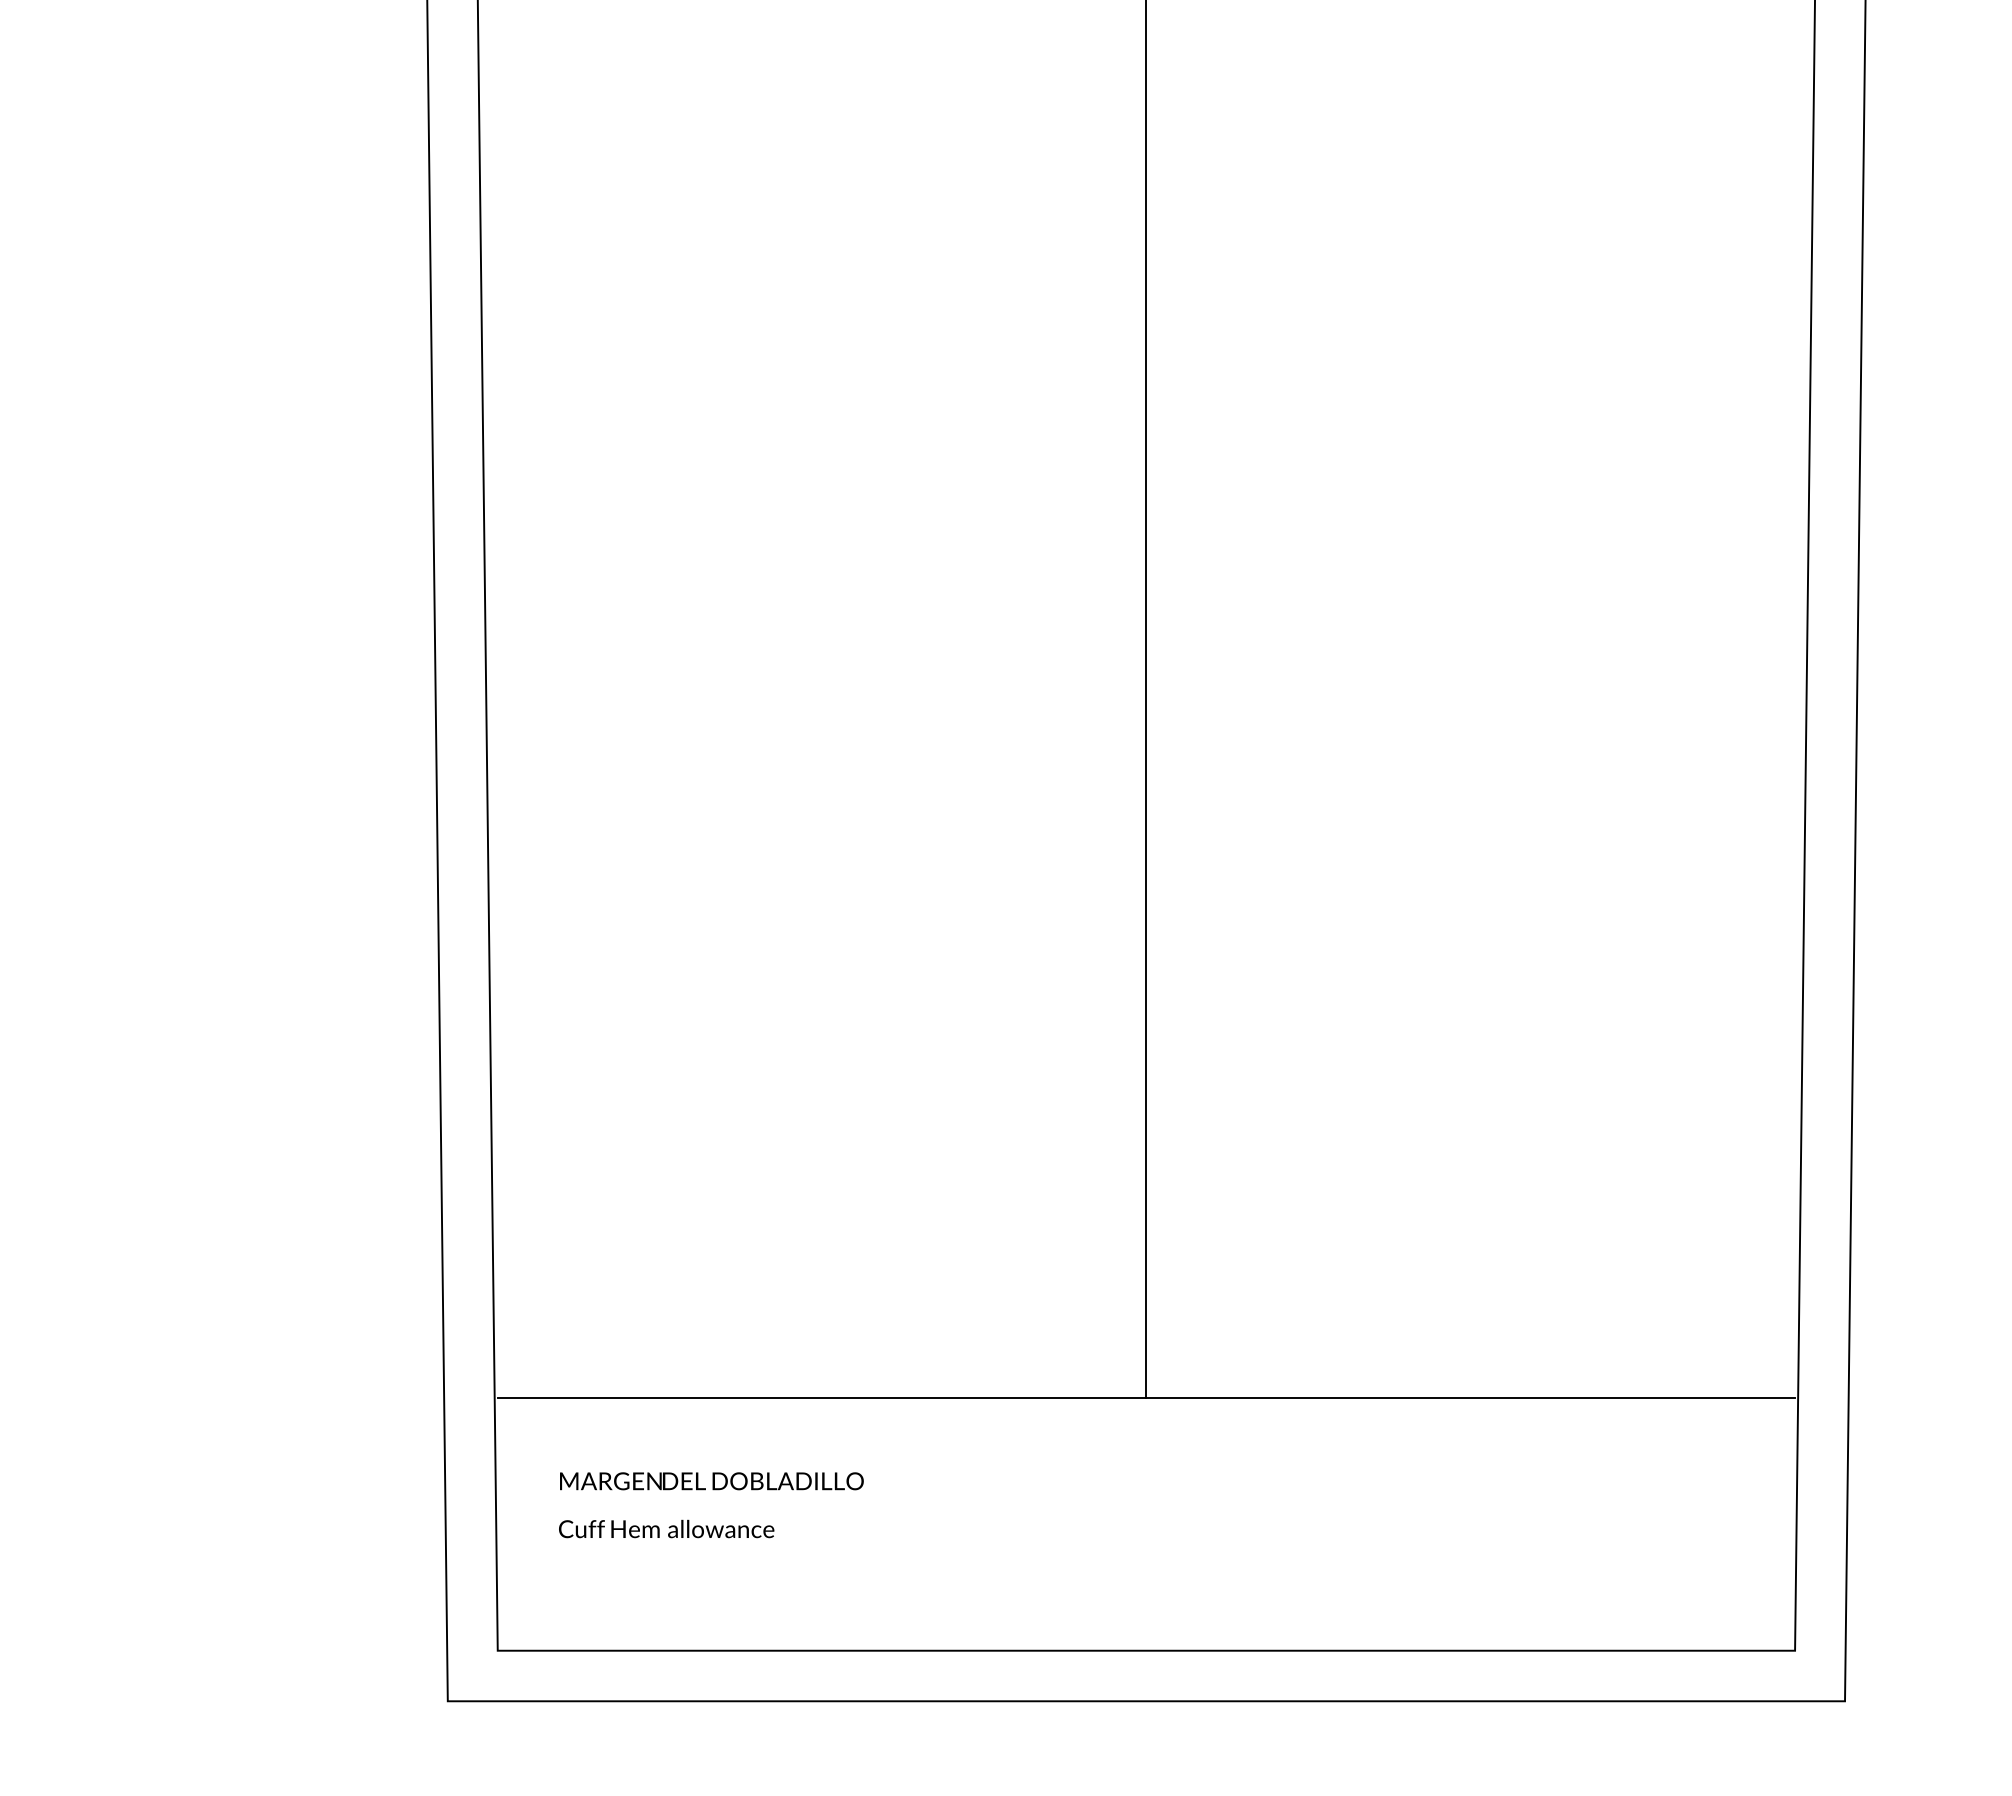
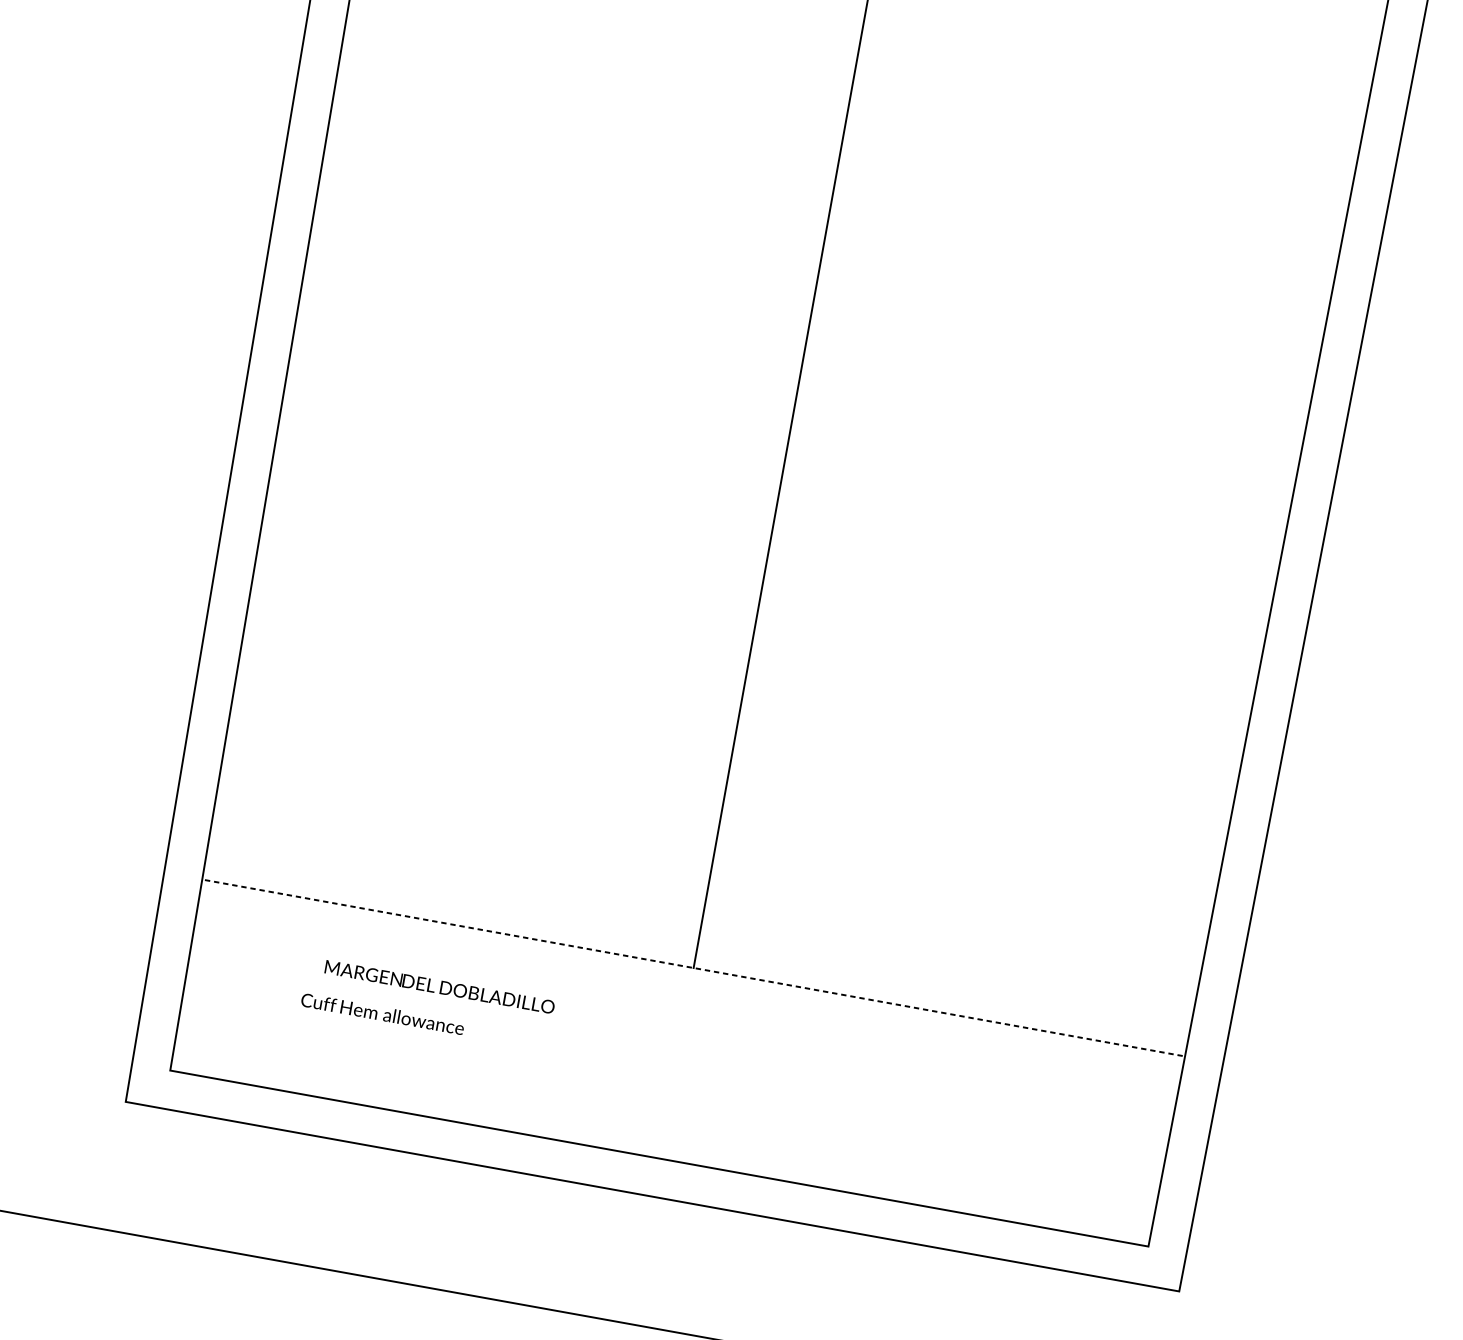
line: (1146, 1398) -> (693, 968), solid -> dashed
text: (711, 1481) -> (439, 987), moved
text: (666, 1528) -> (382, 1013), moved

